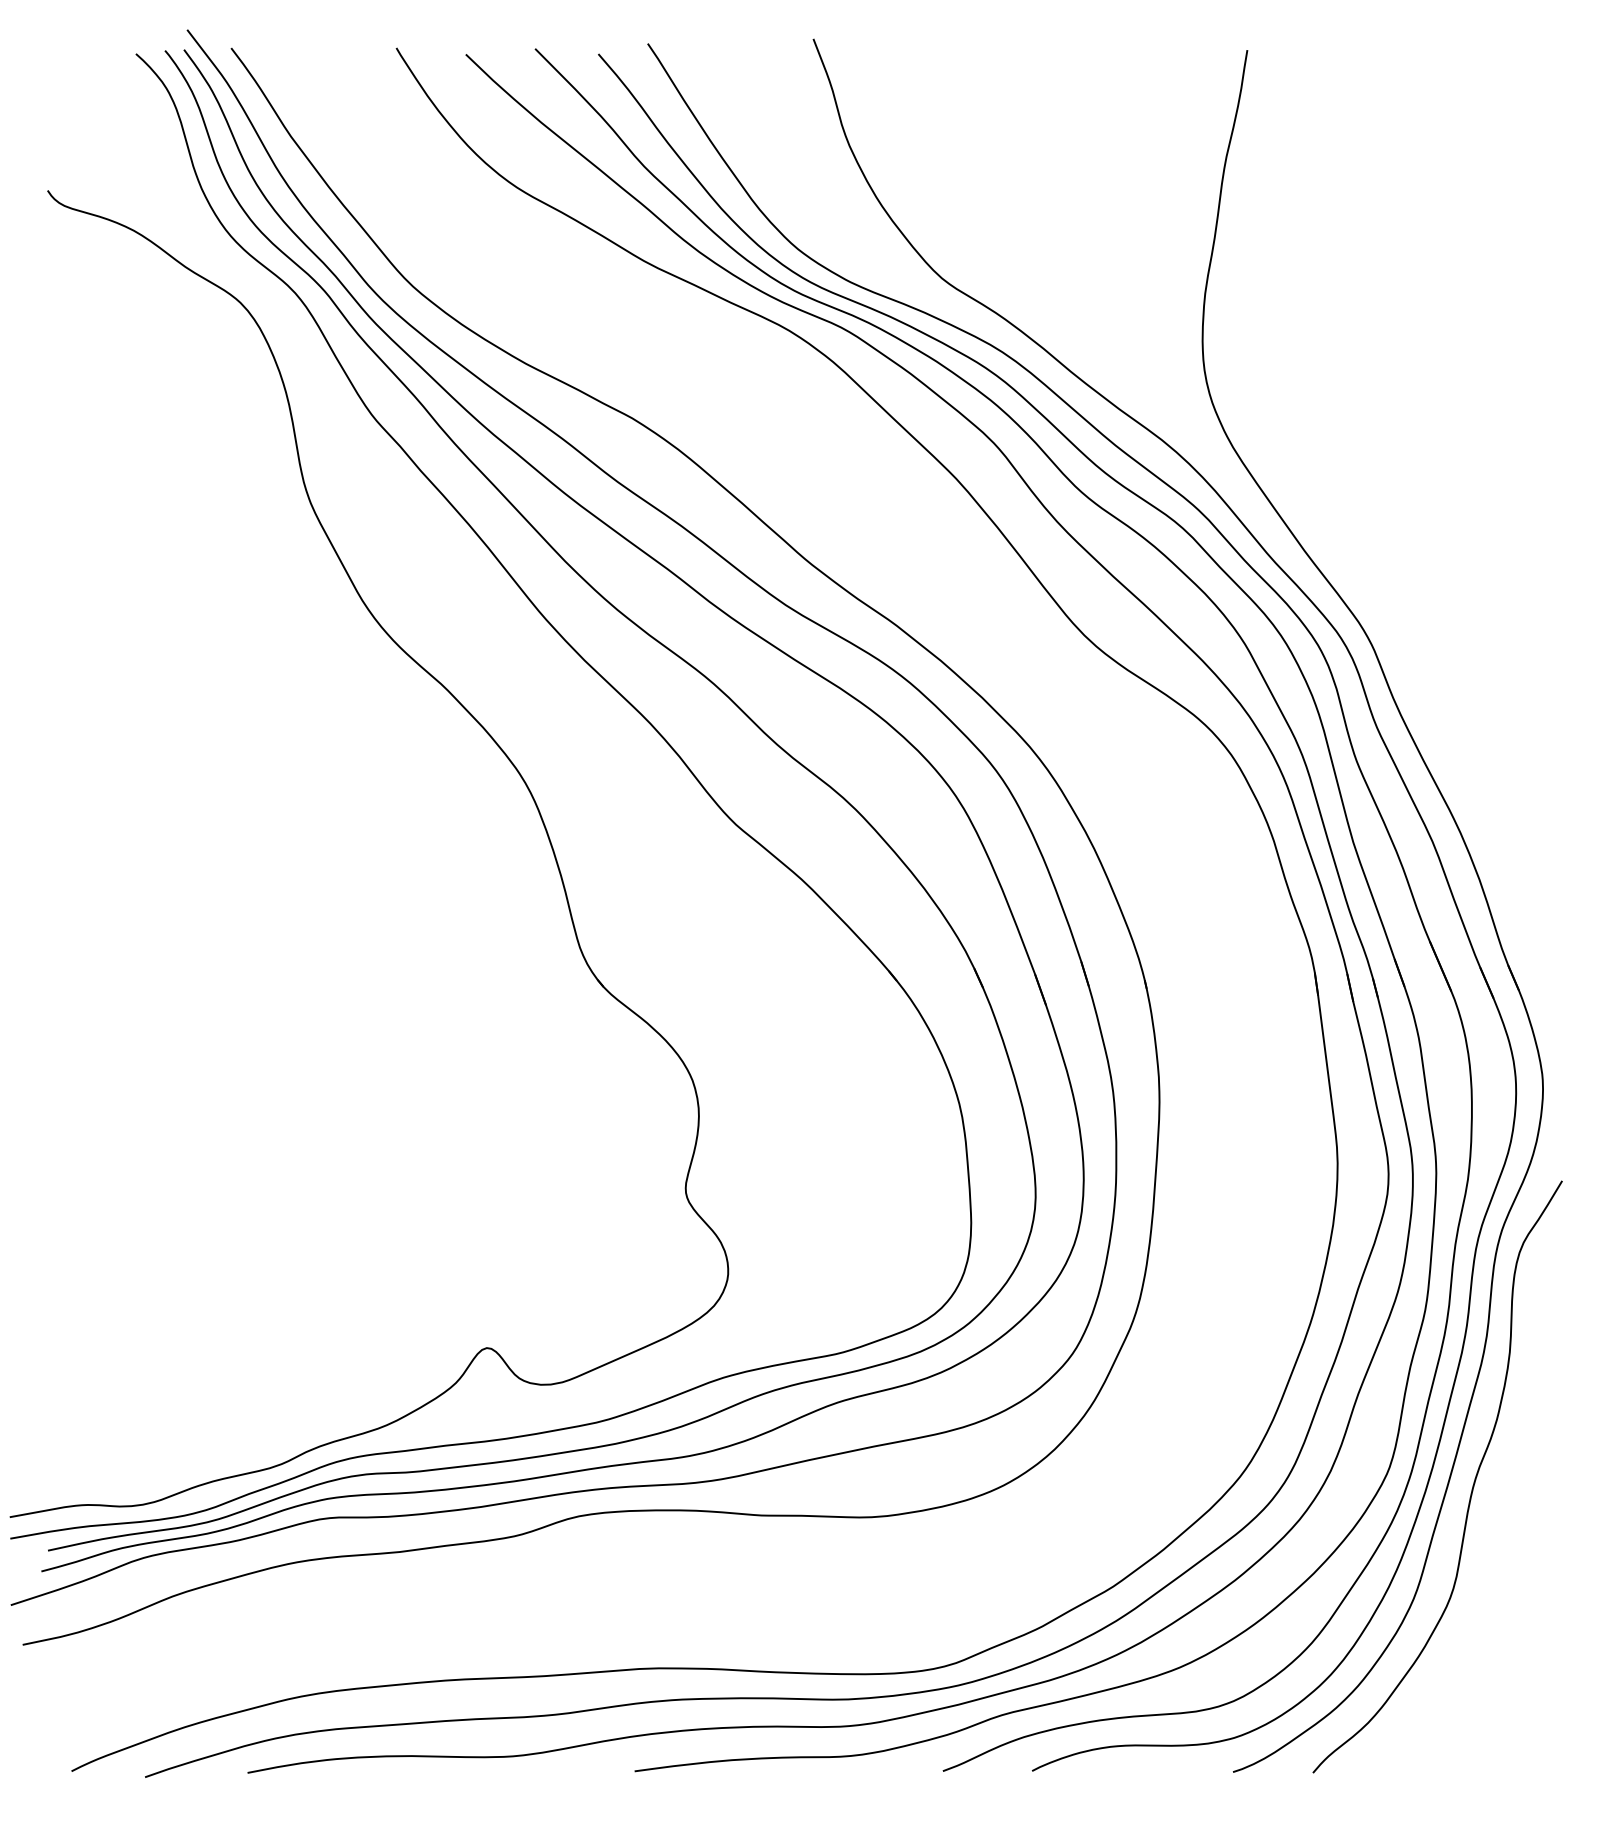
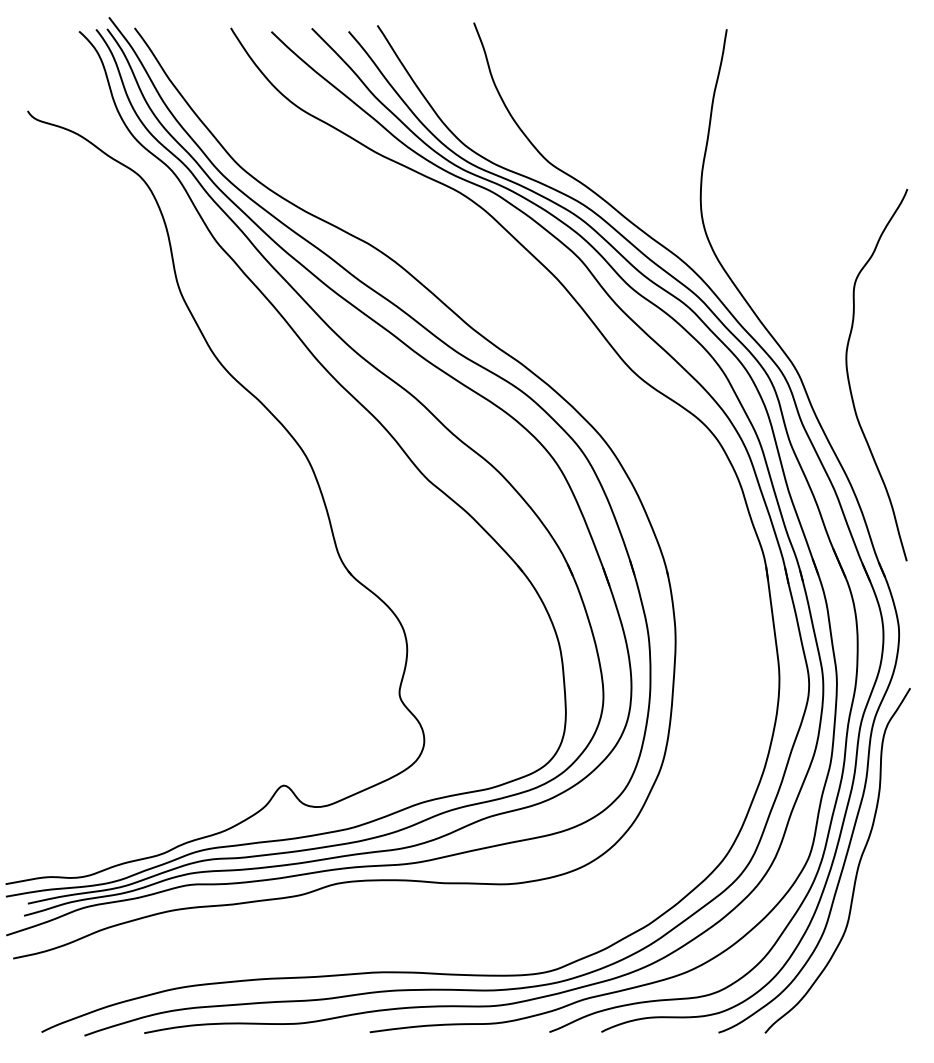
curve: (1457, 649) -> (849, 378), added

